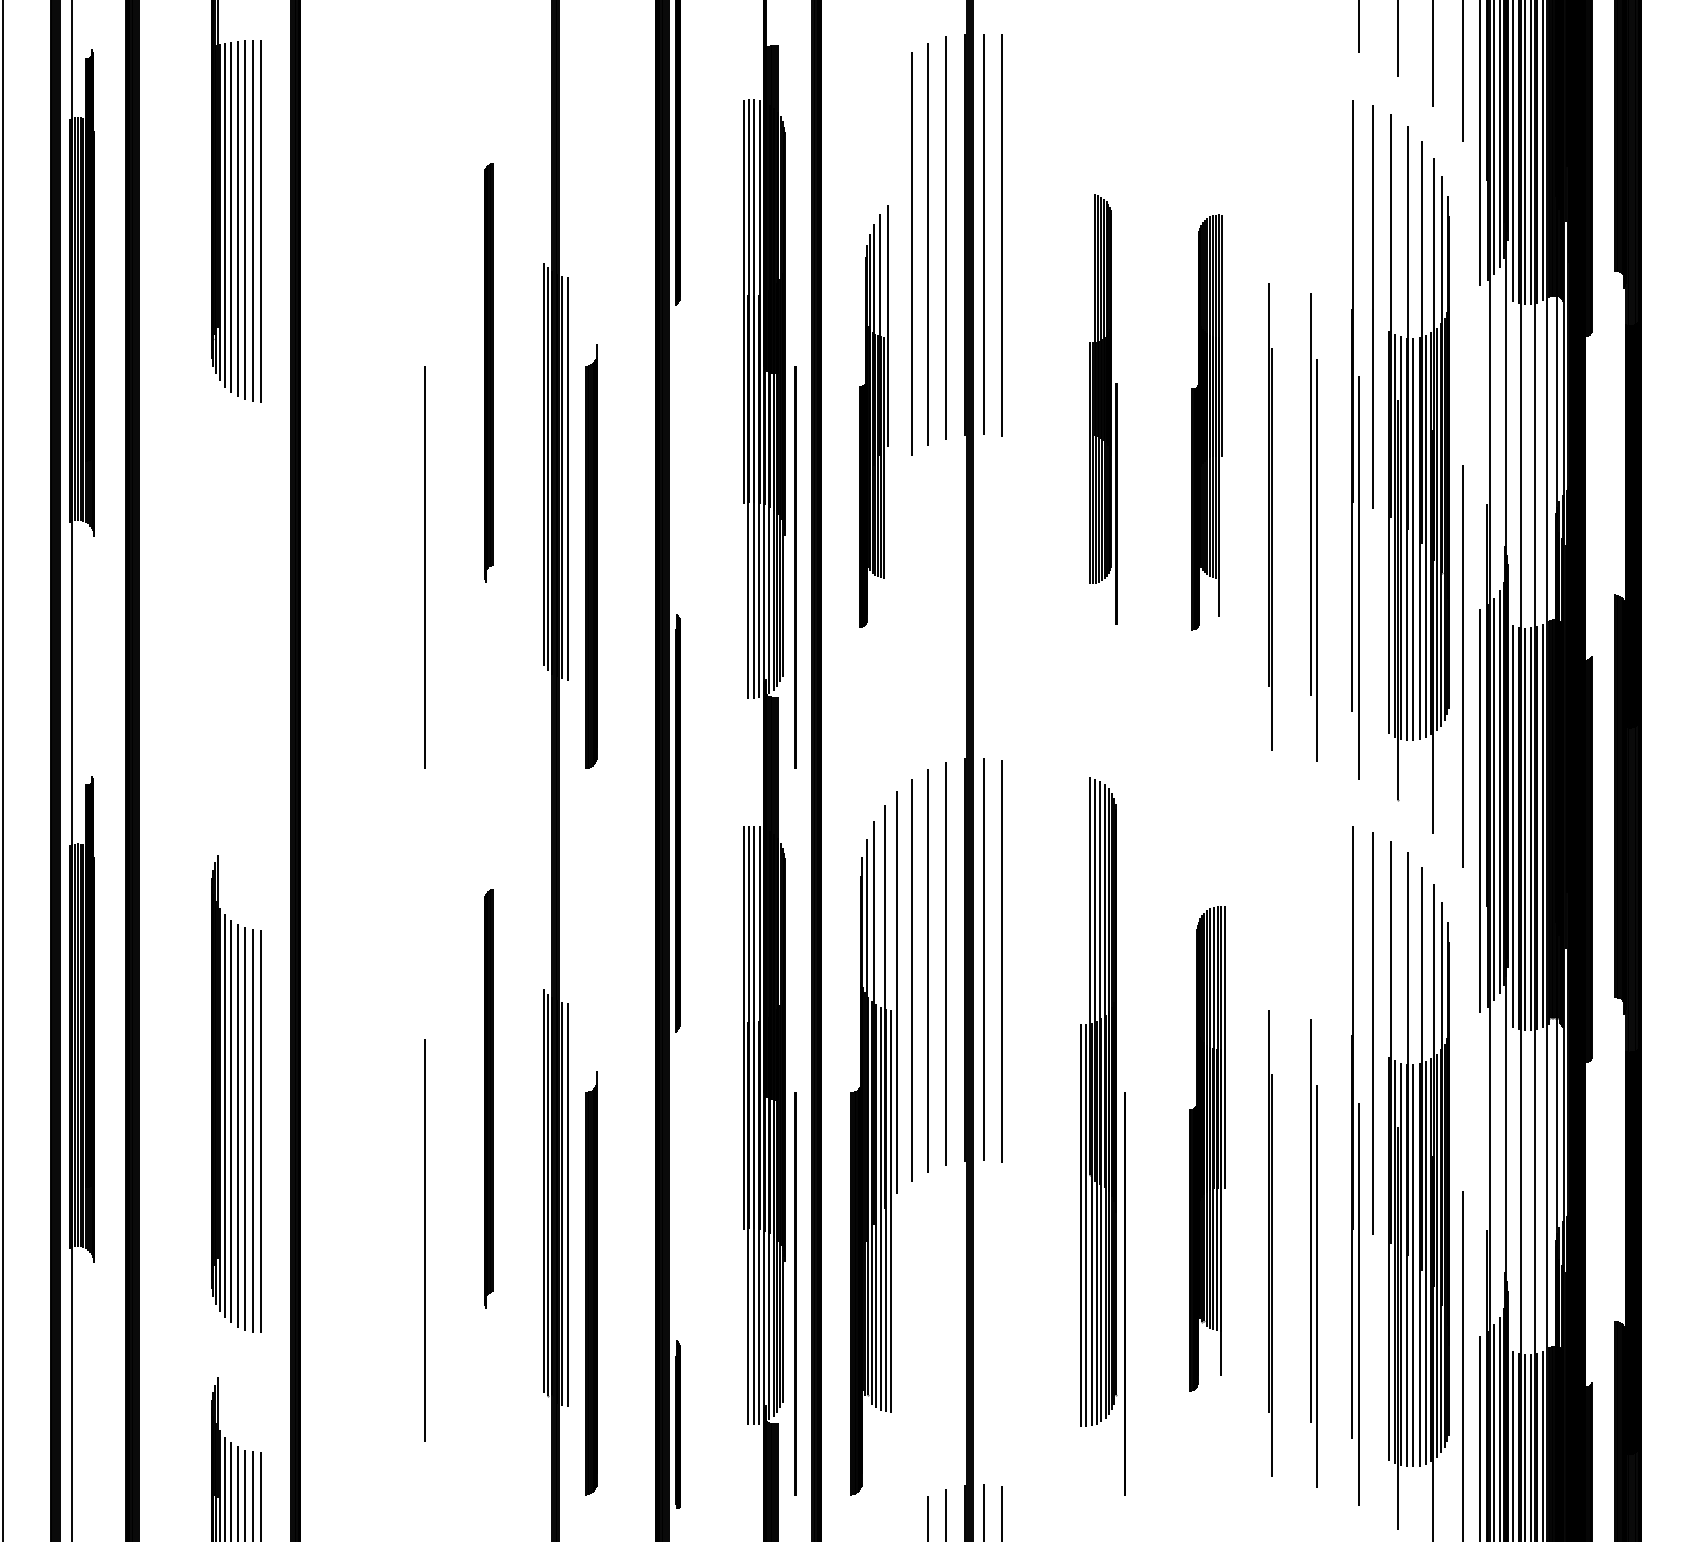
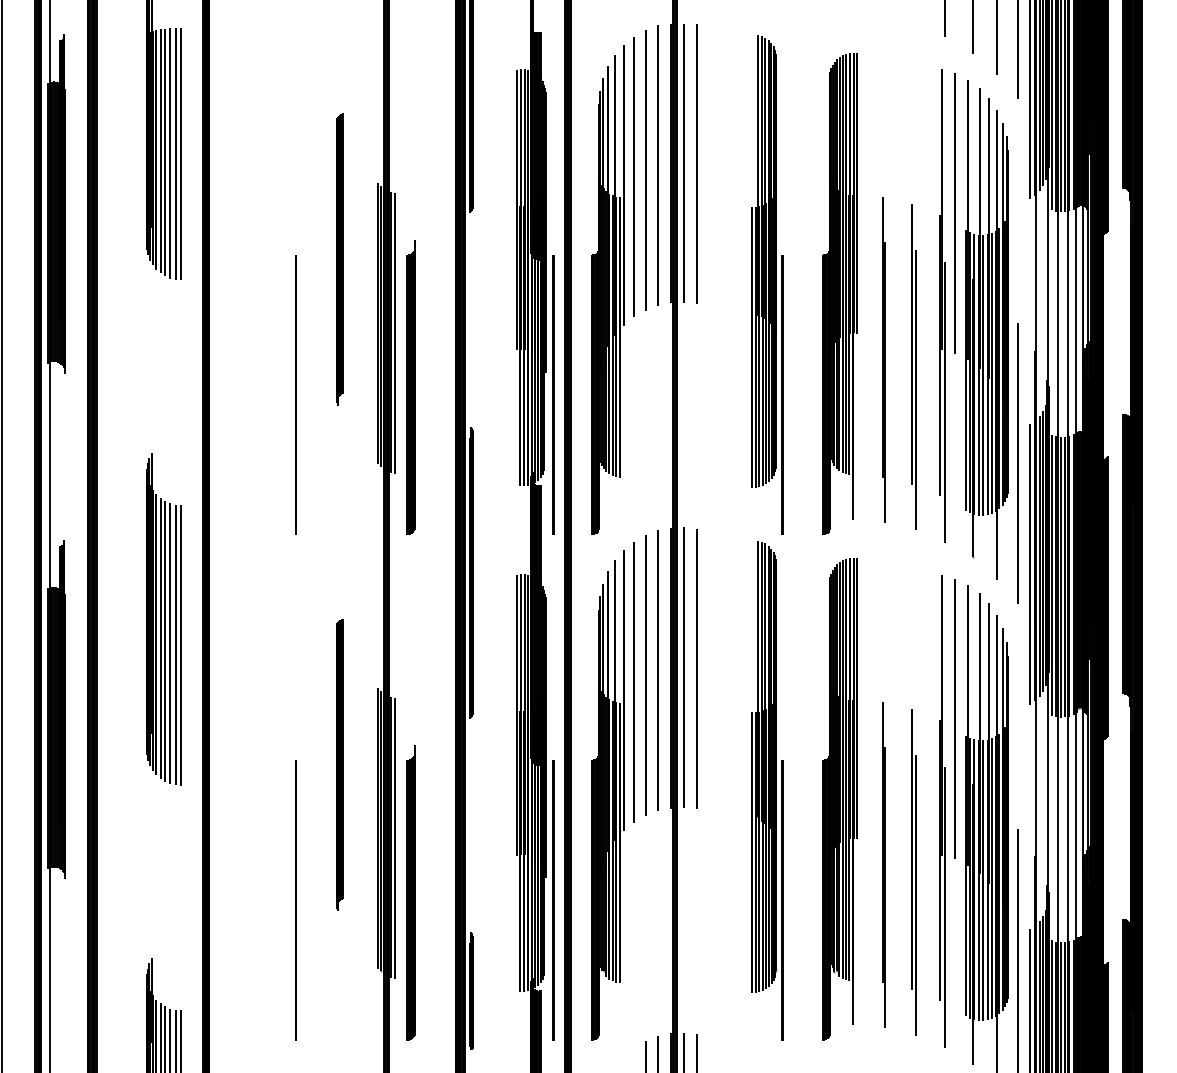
part: (1103, 408) -> (767, 284), size x1.67
part: (873, 416) -> (607, 289), size x1.67
part: (1206, 421) -> (839, 293), size x1.67
part: (235, 1094) -> (163, 619), moved
part: (1206, 1148) -> (839, 799), size x1.43
line: (424, 1240) -> (295, 900), moved

